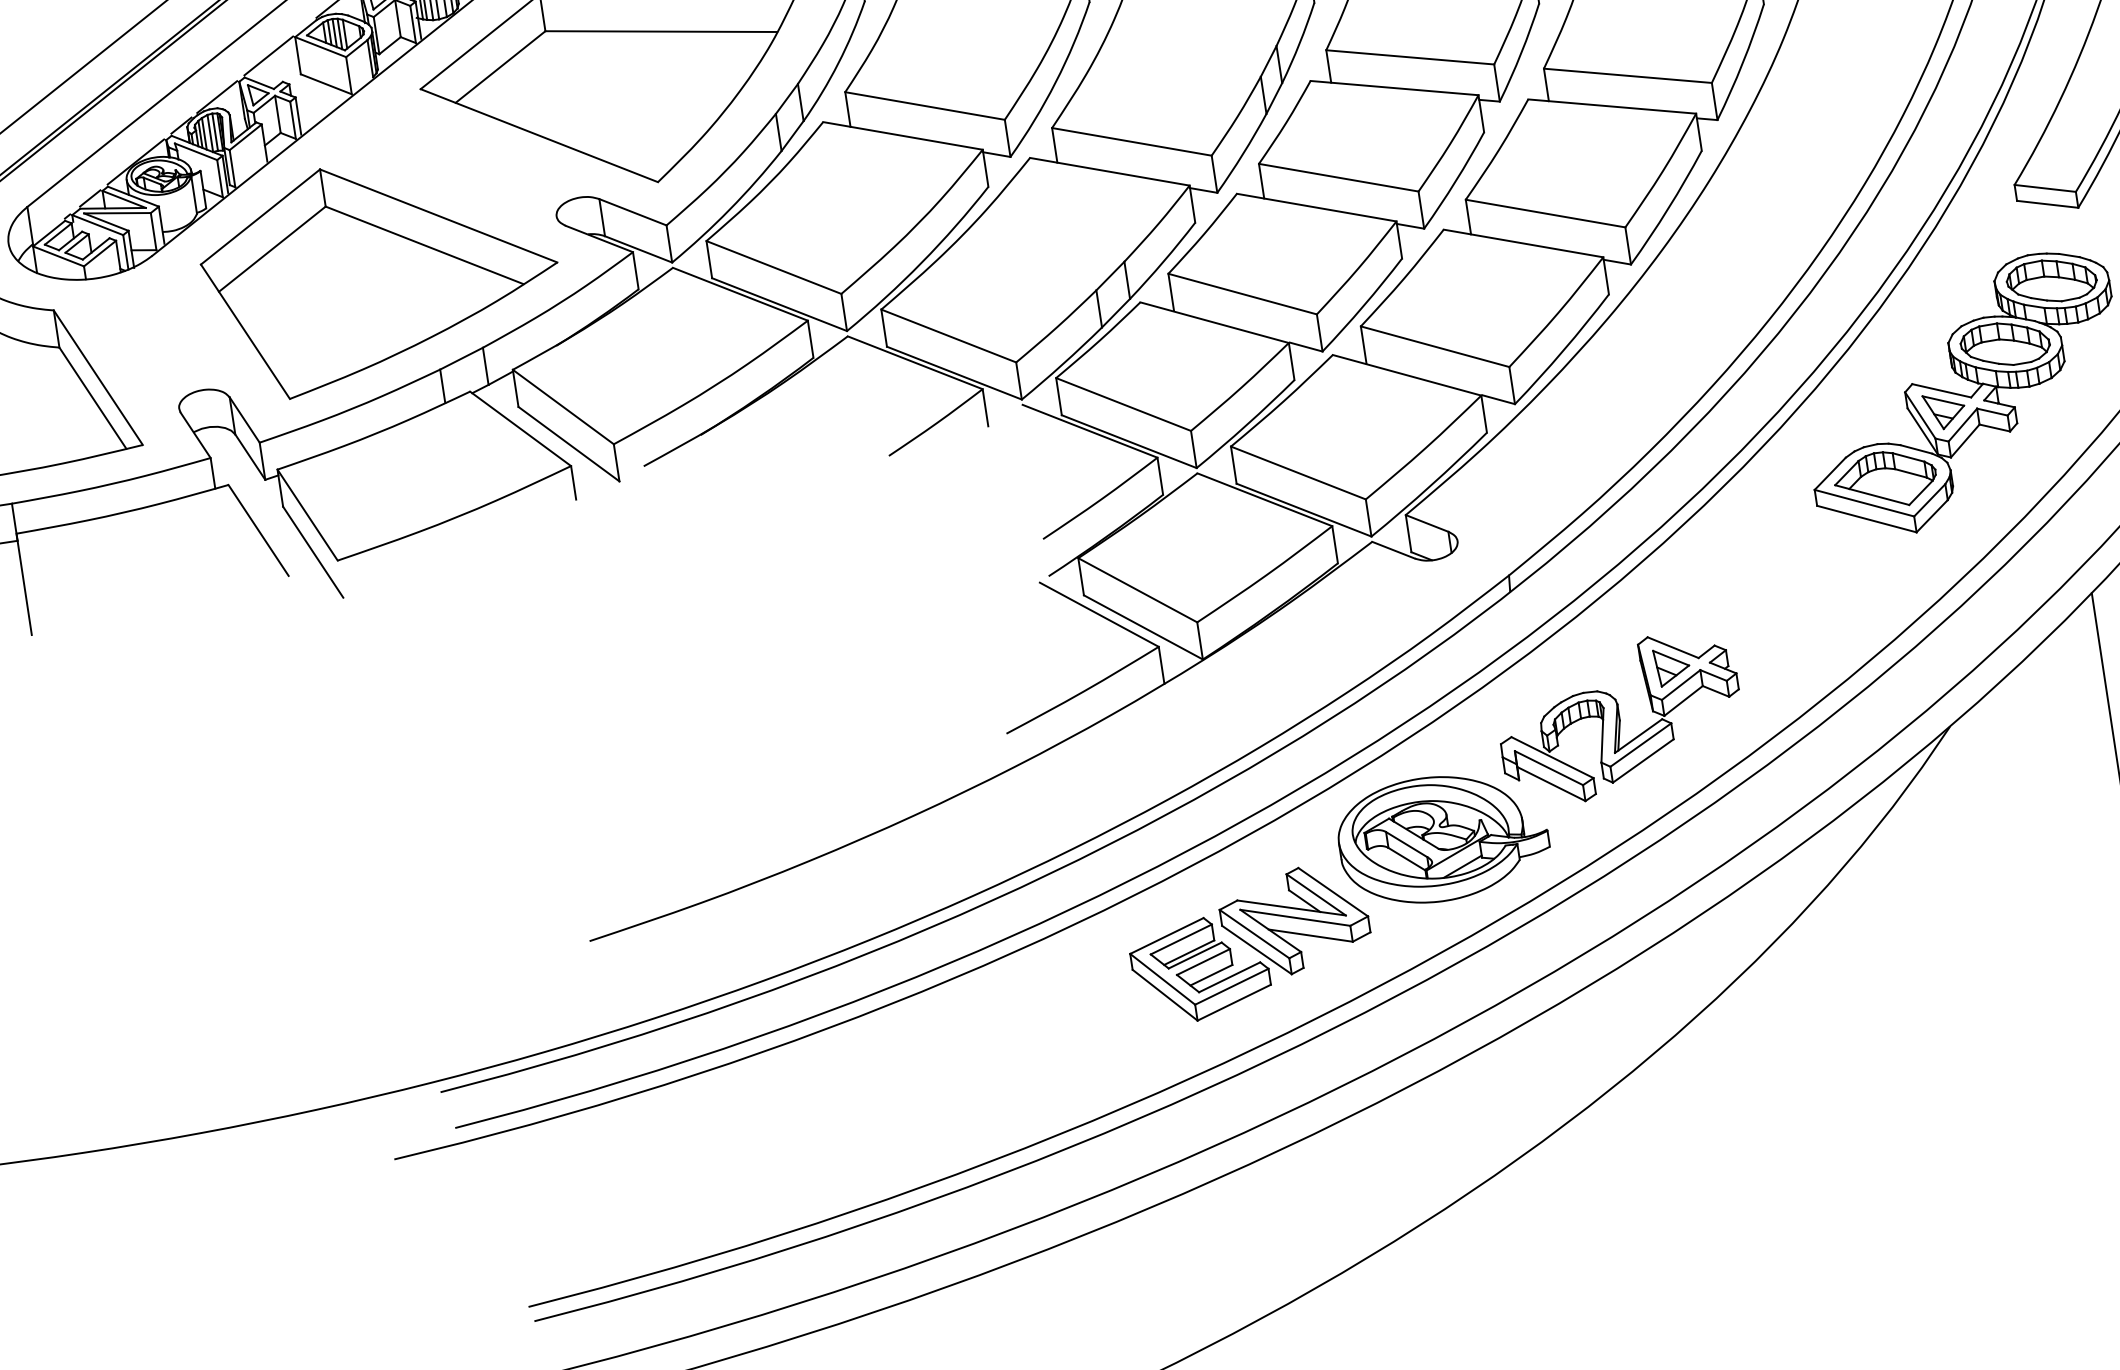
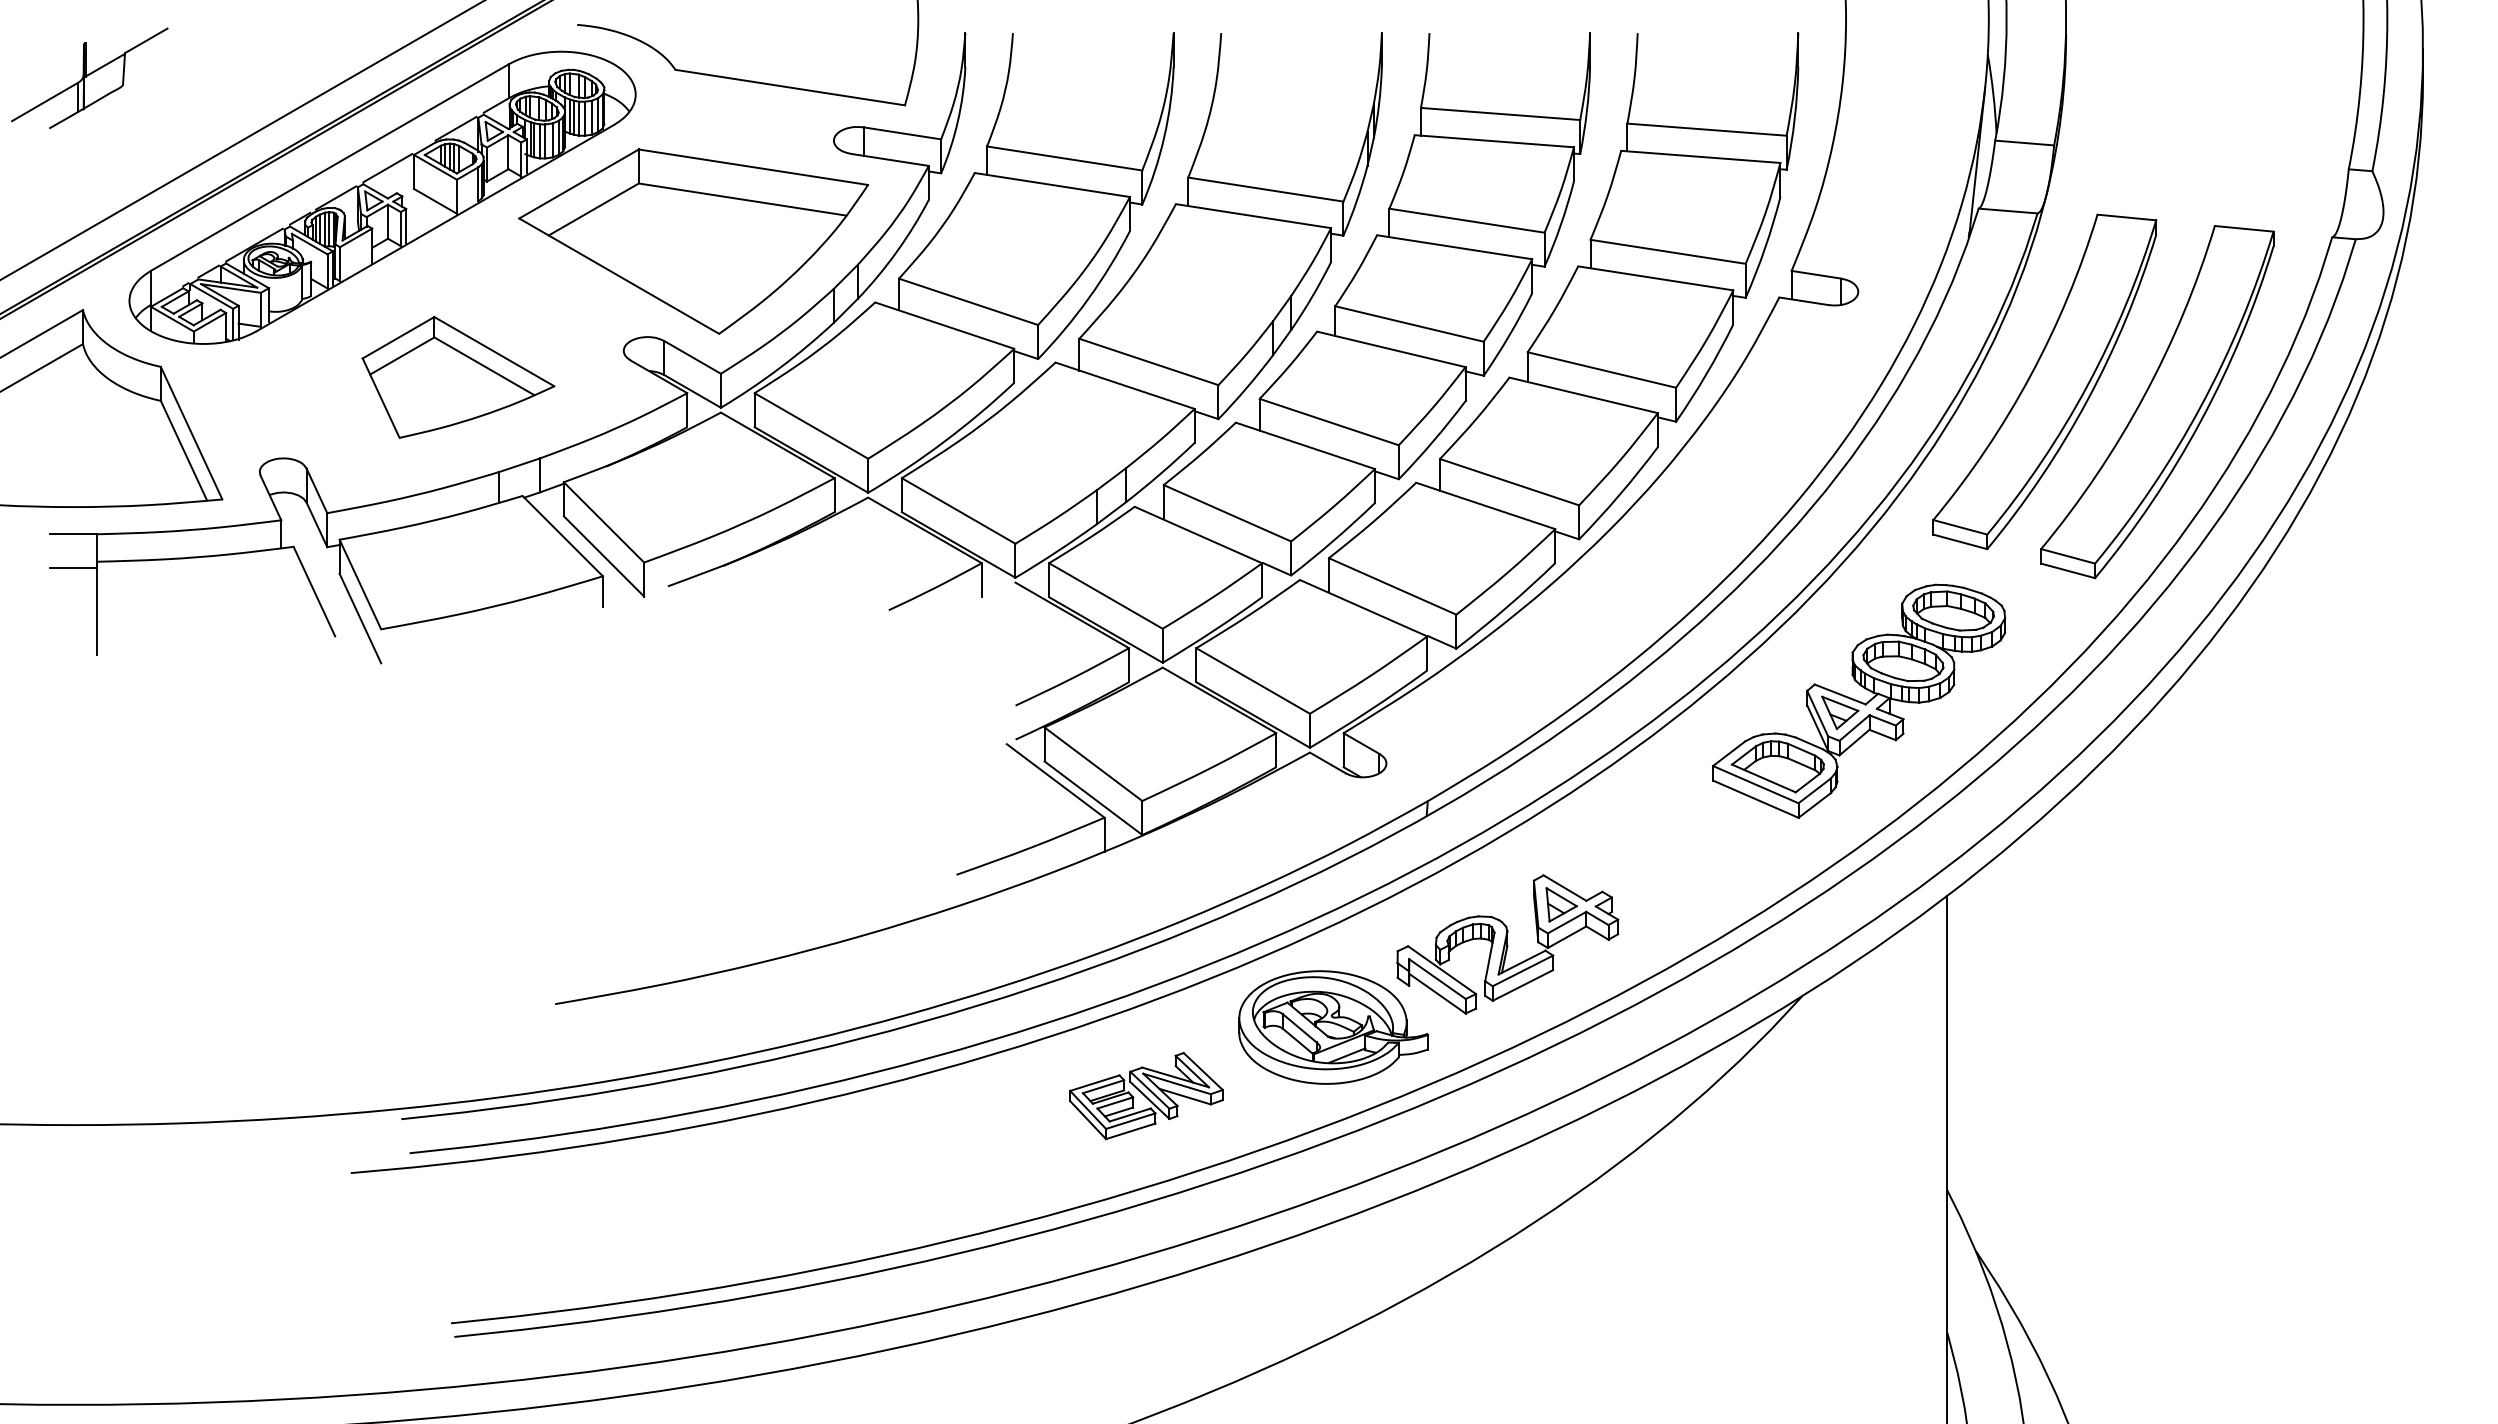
part: (380, 272) -> (458, 377), size x0.6
part: (1250, 943) -> (1146, 1095), size x0.7

